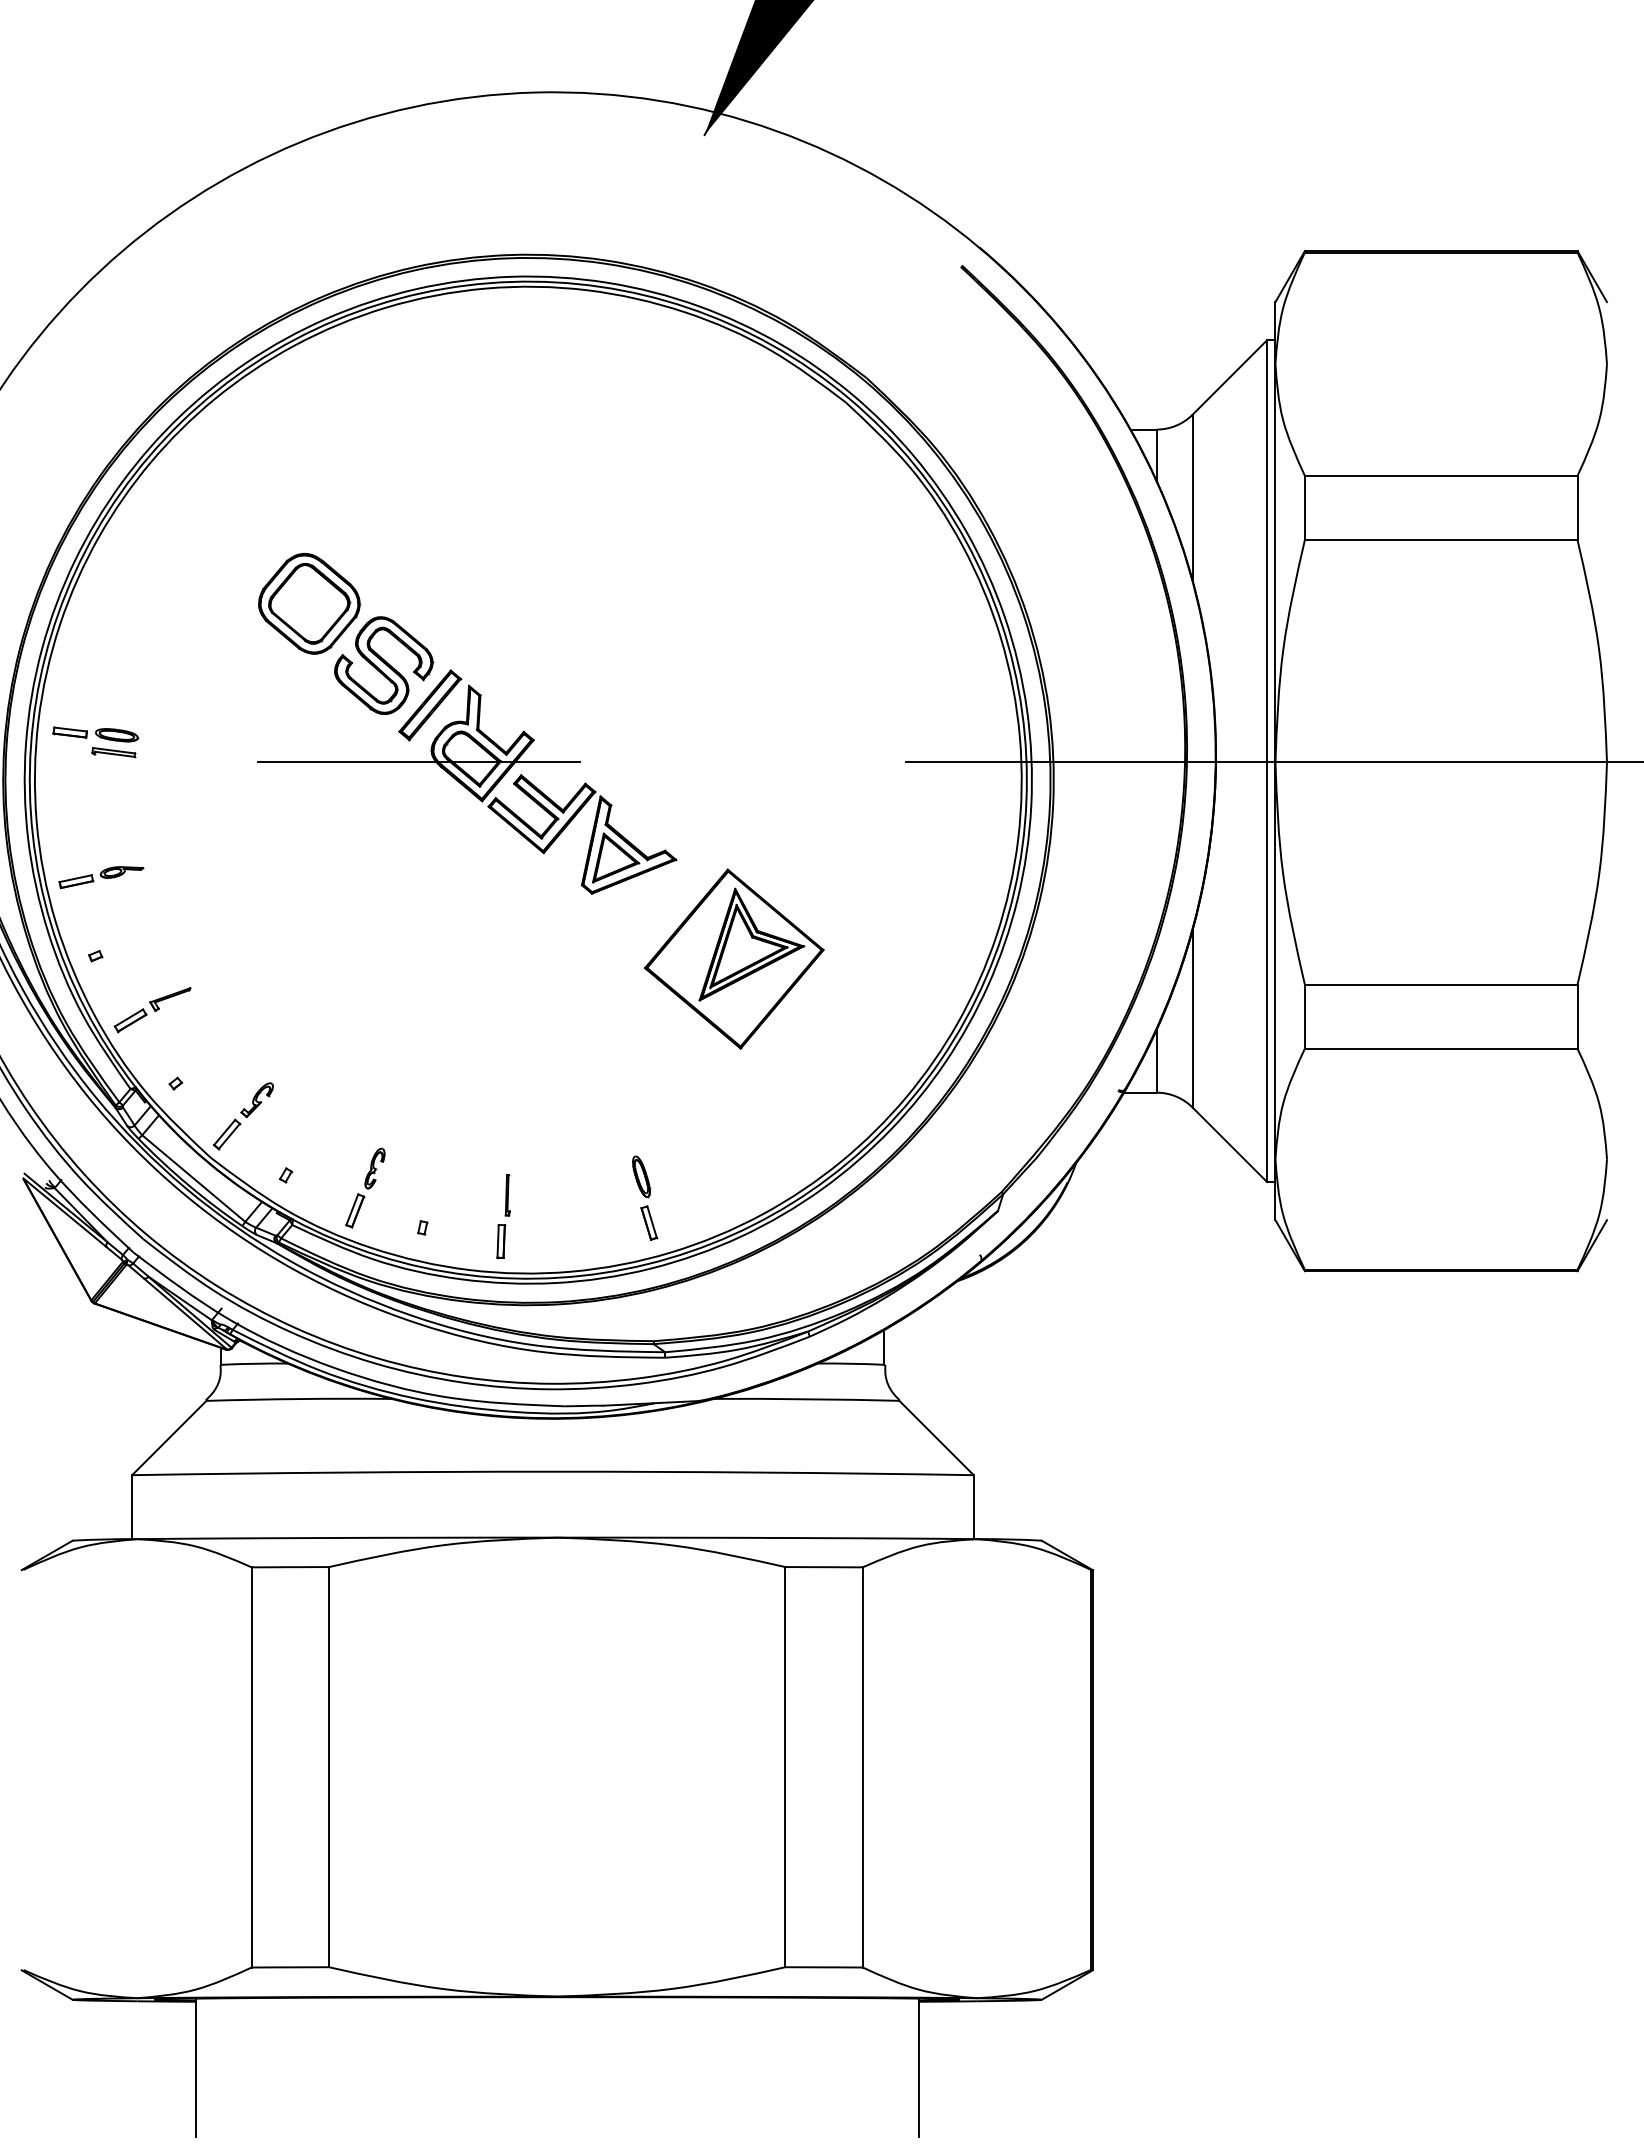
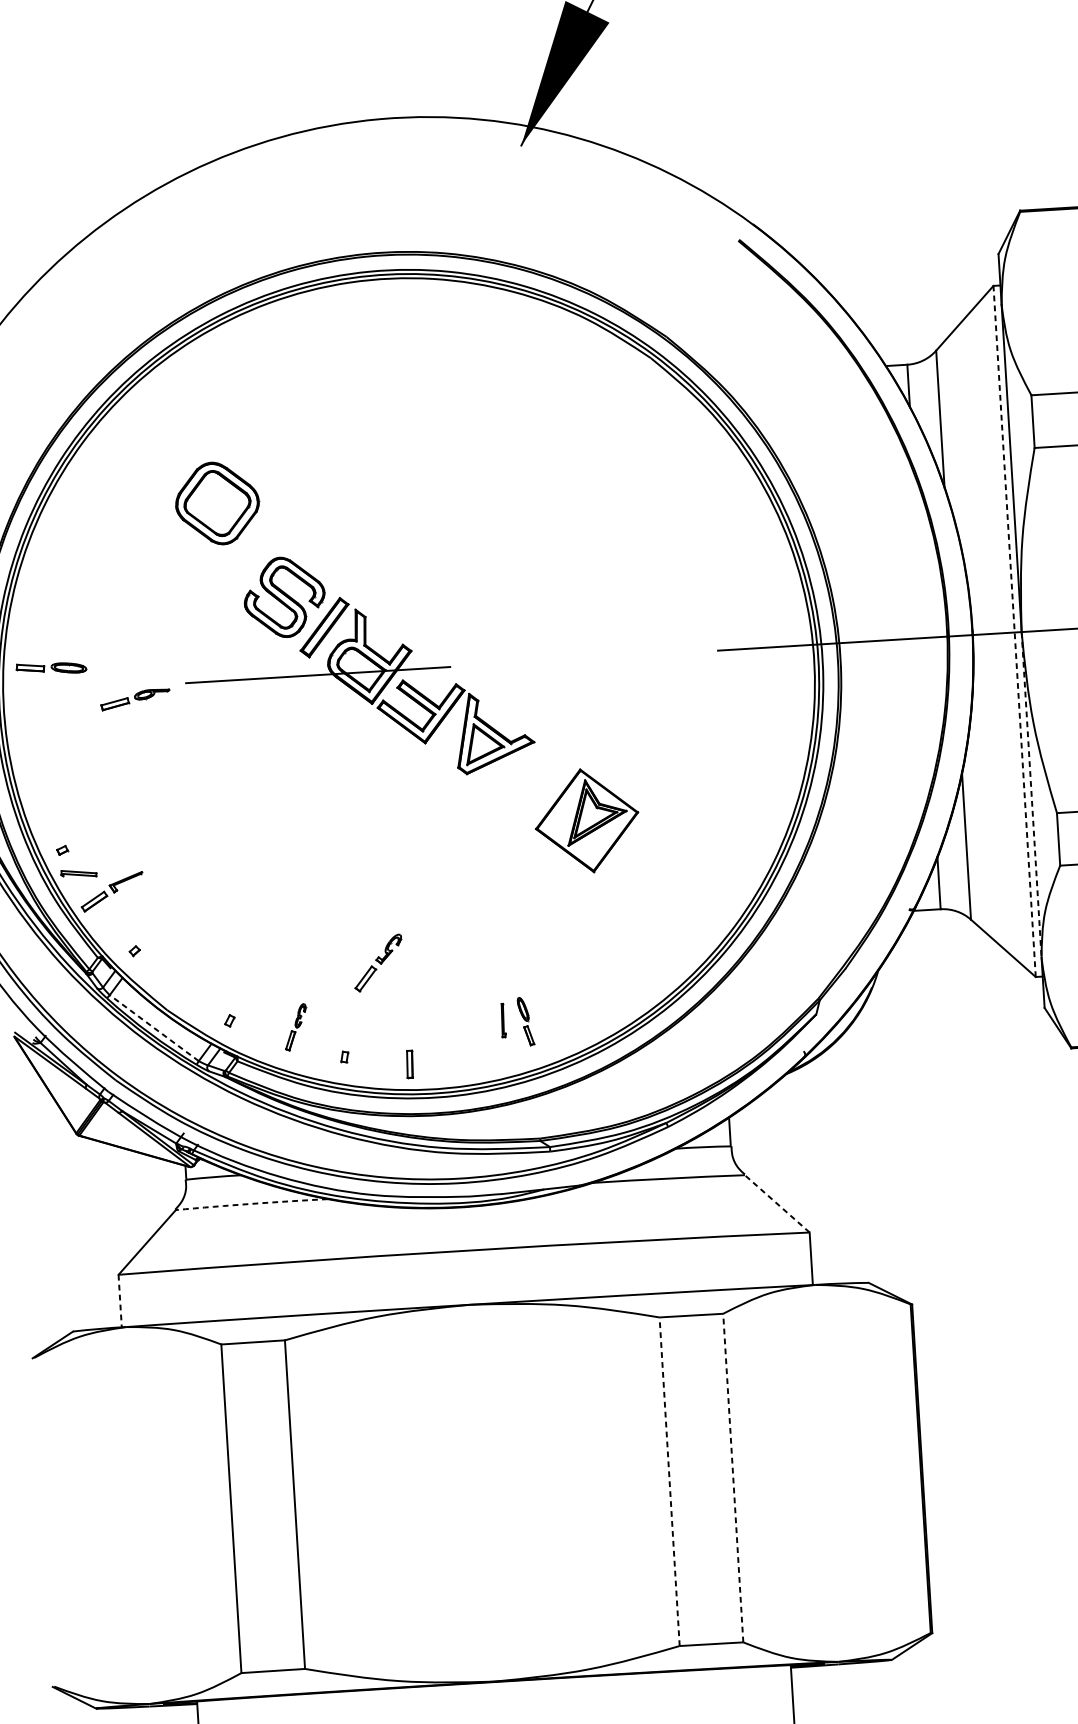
part: (309, 603) -> (217, 503), moved
part: (113, 752) -> (78, 873), moved
line: (1266, 761) -> (1014, 631), solid -> dashed
part: (101, 877) -> (135, 699), moved
part: (733, 958) -> (586, 820), size x0.7
line: (1275, 961) -> (1031, 795), solid -> dashed
part: (242, 1116) -> (377, 963), moved
line: (193, 1178) -> (154, 1028), solid -> dashed
part: (365, 1187) -> (295, 1026), size x0.7
part: (507, 1195) -> (503, 1020), moved
part: (645, 1197) -> (526, 1020), size x0.7
arc: (299, 1399) -> (252, 1204), solid -> dashed
line: (936, 1438) -> (777, 1204), solid -> dashed
line: (132, 1507) -> (120, 1301), solid -> dashed
line: (785, 1766) -> (669, 1481), solid -> dashed
line: (862, 1766) -> (732, 1477), solid -> dashed

